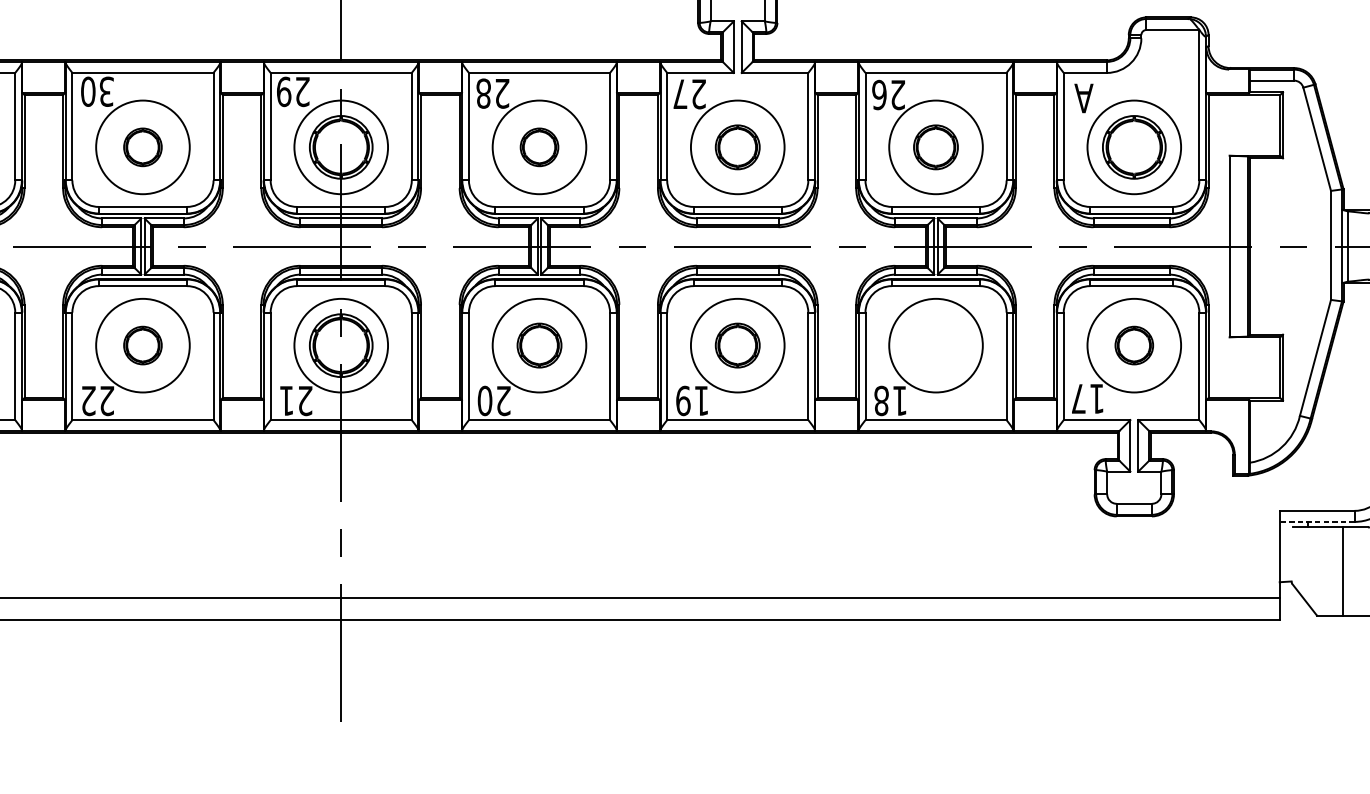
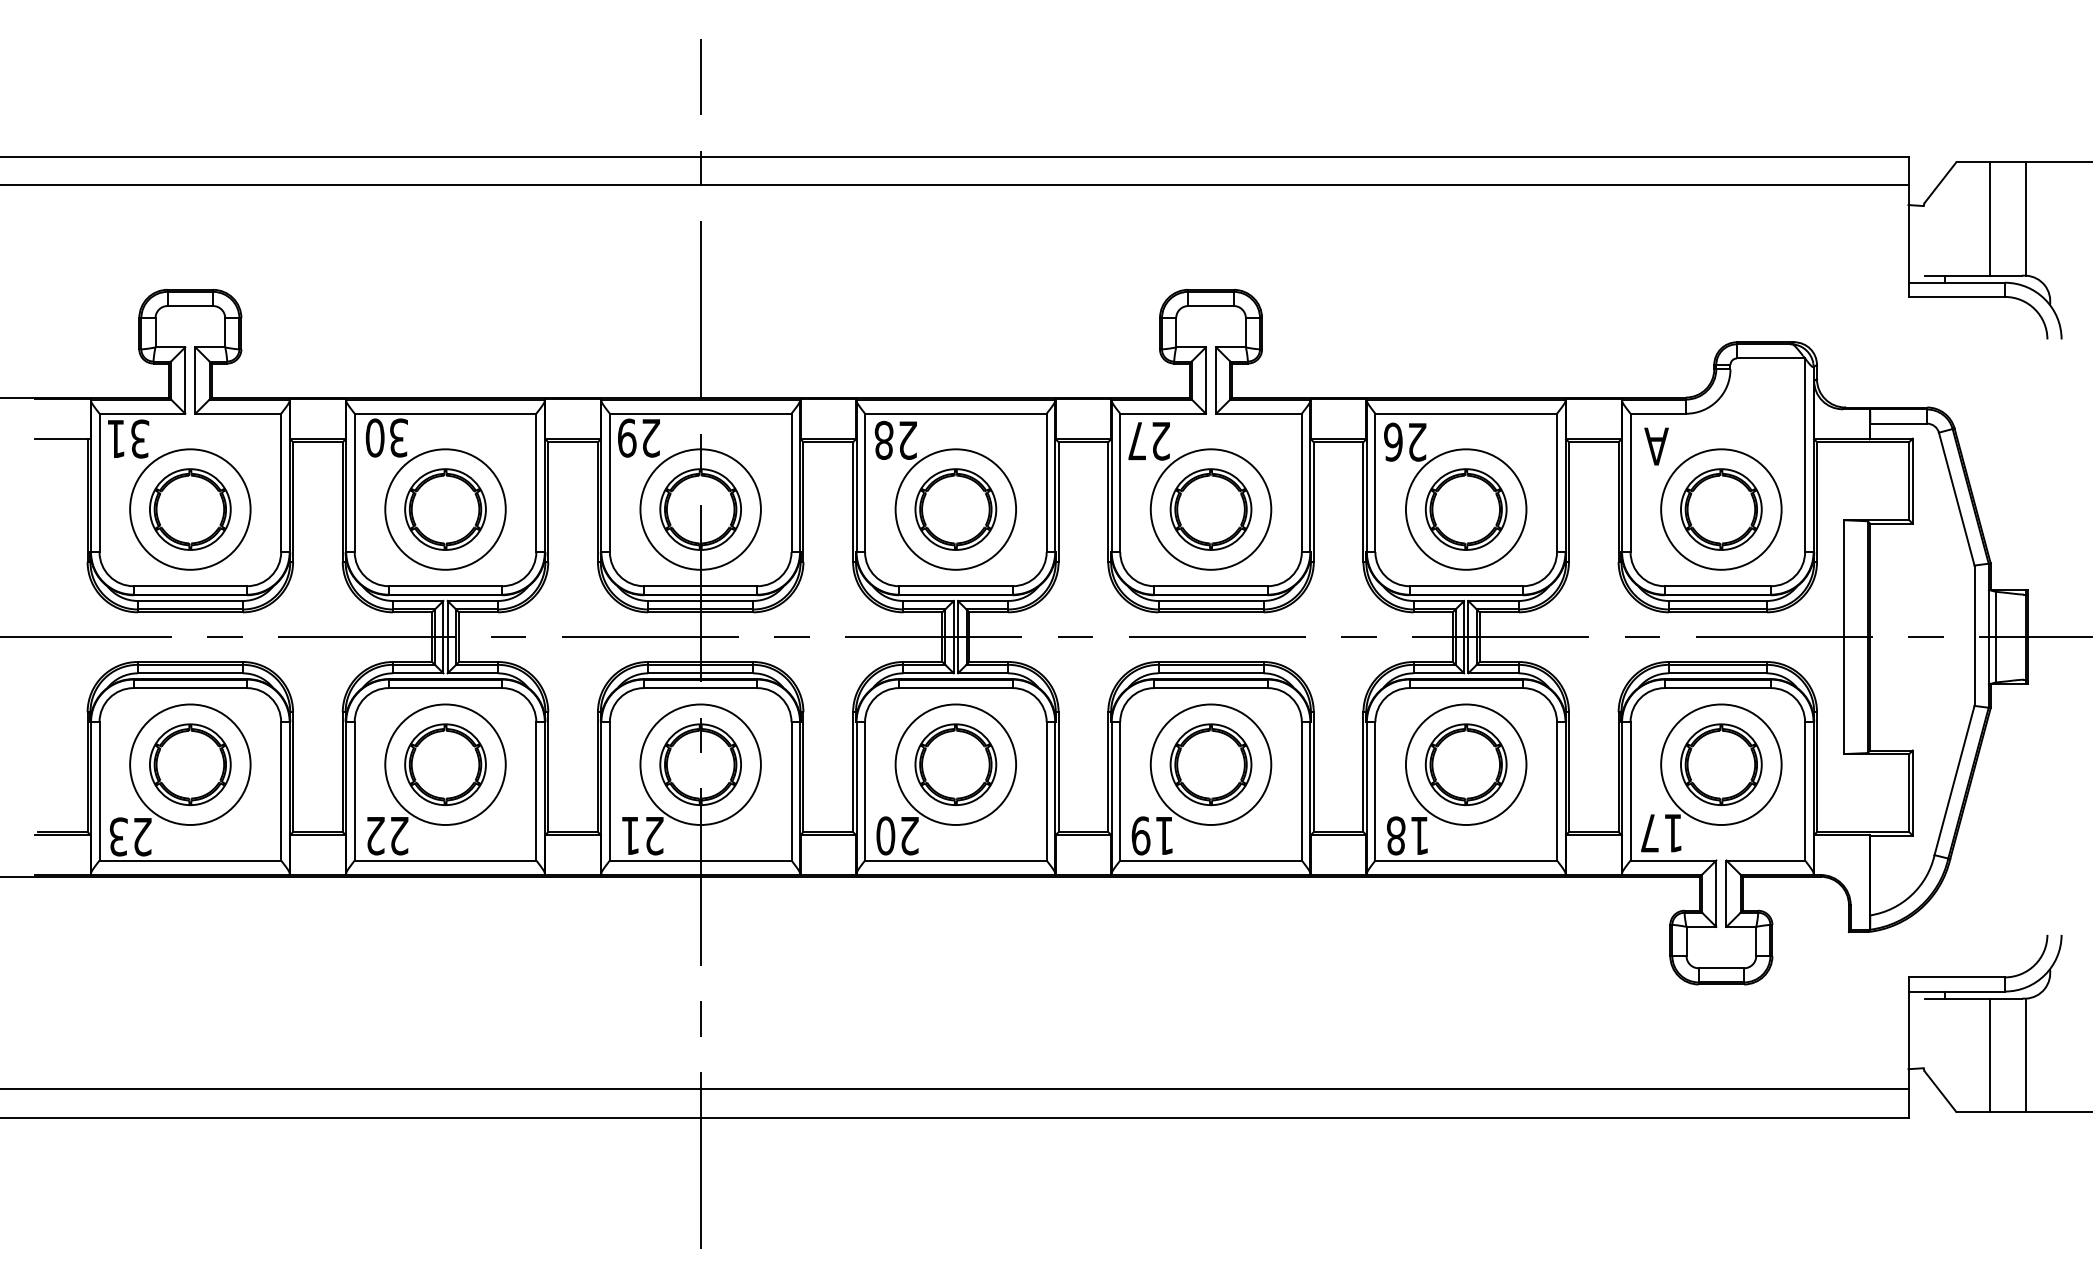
part: (142, 147) -> (445, 509), size x1.67
part: (539, 147) -> (955, 509), size x1.67
part: (737, 147) -> (1210, 509), size x1.43
part: (935, 147) -> (1465, 509), size x1.43
part: (142, 345) -> (445, 764), size x1.67
part: (539, 345) -> (955, 764), size x1.43
part: (737, 345) -> (1210, 764), size x1.43
part: (935, 345) -> (1465, 764), added
part: (1134, 345) -> (1721, 764), size x1.67
line: (1316, 521) -> (1956, 991), dashed -> solid

